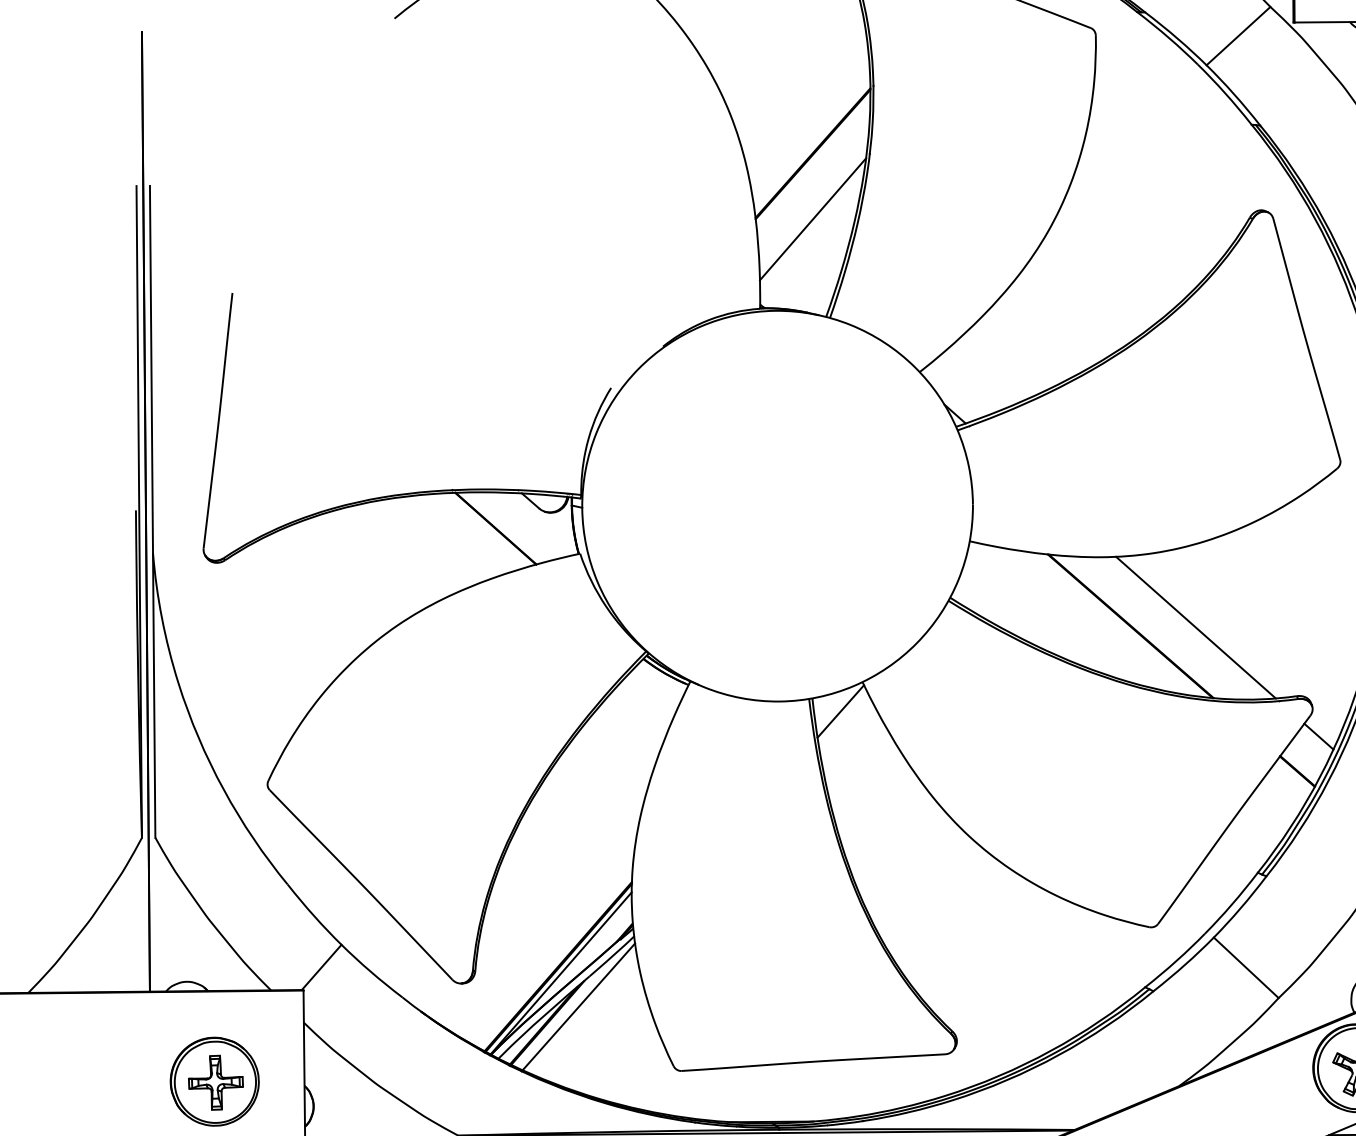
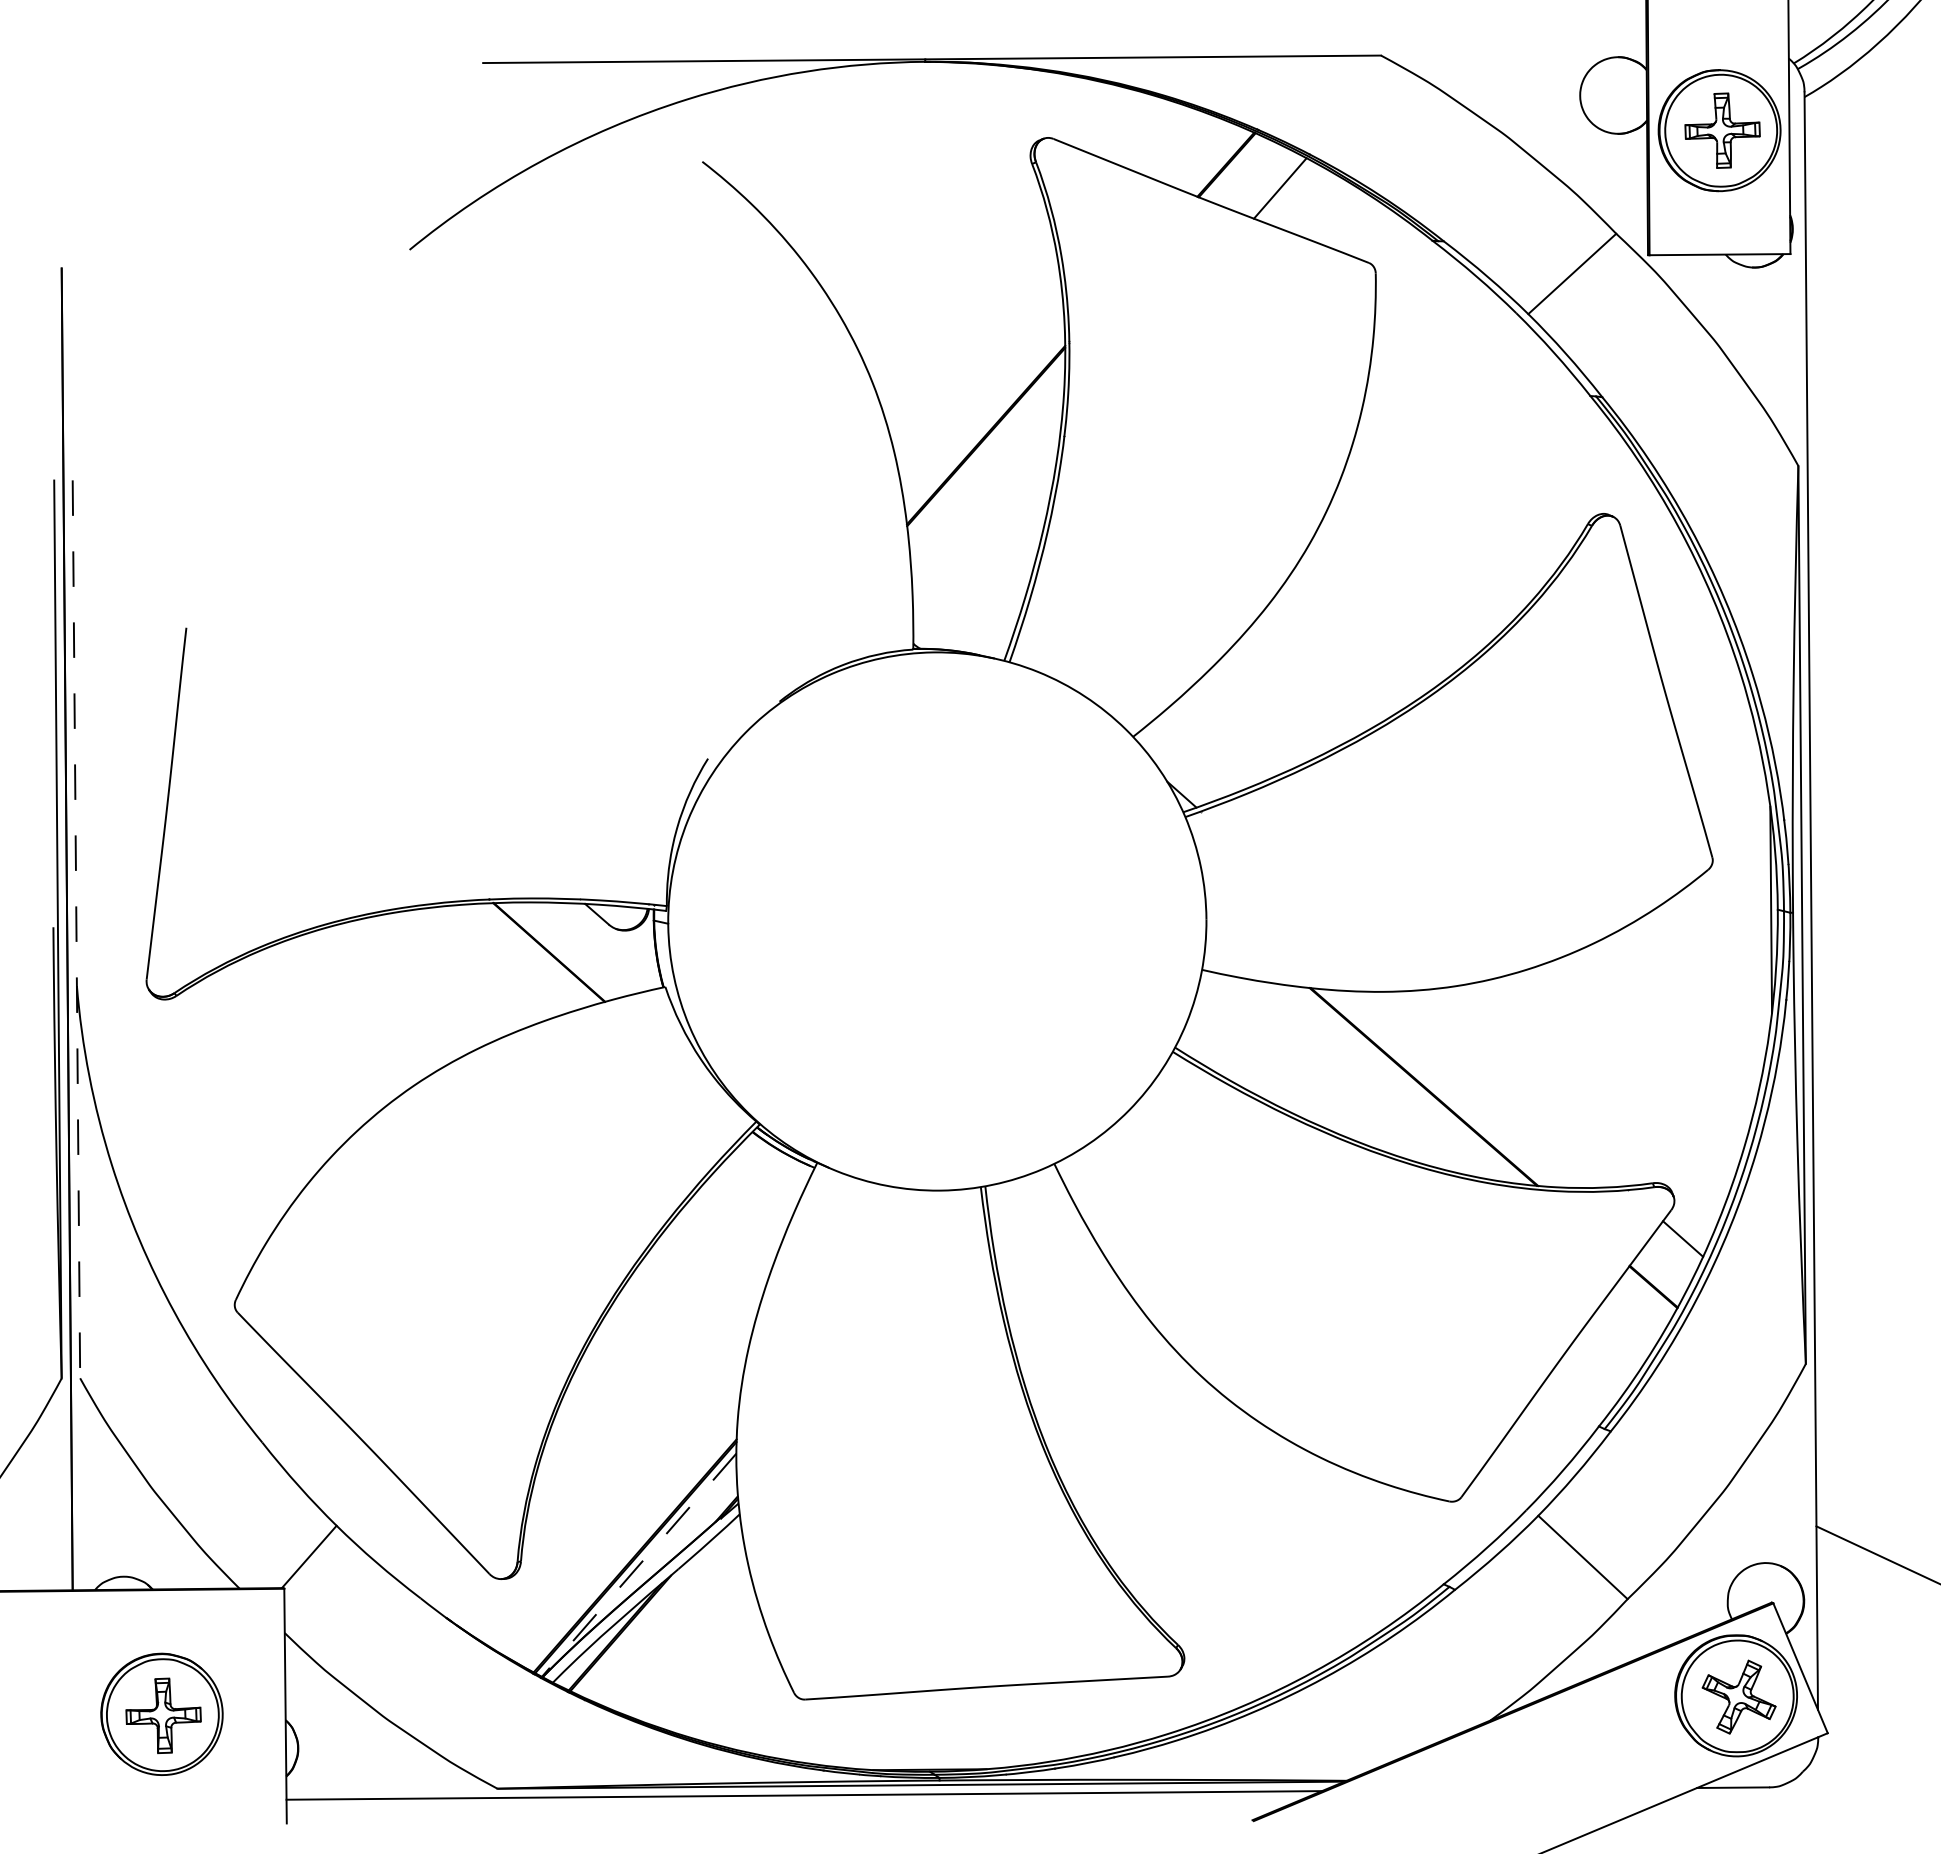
line: (813, 219) -> (986, 526), removed
line: (152, 511) -> (76, 929), solid -> dashed
line: (1195, 627) -> (1513, 1088), removed
line: (840, 711) -> (1024, 1204), removed
line: (560, 973) -> (638, 1565), solid -> dashed
line: (578, 1006) -> (663, 1610), removed

